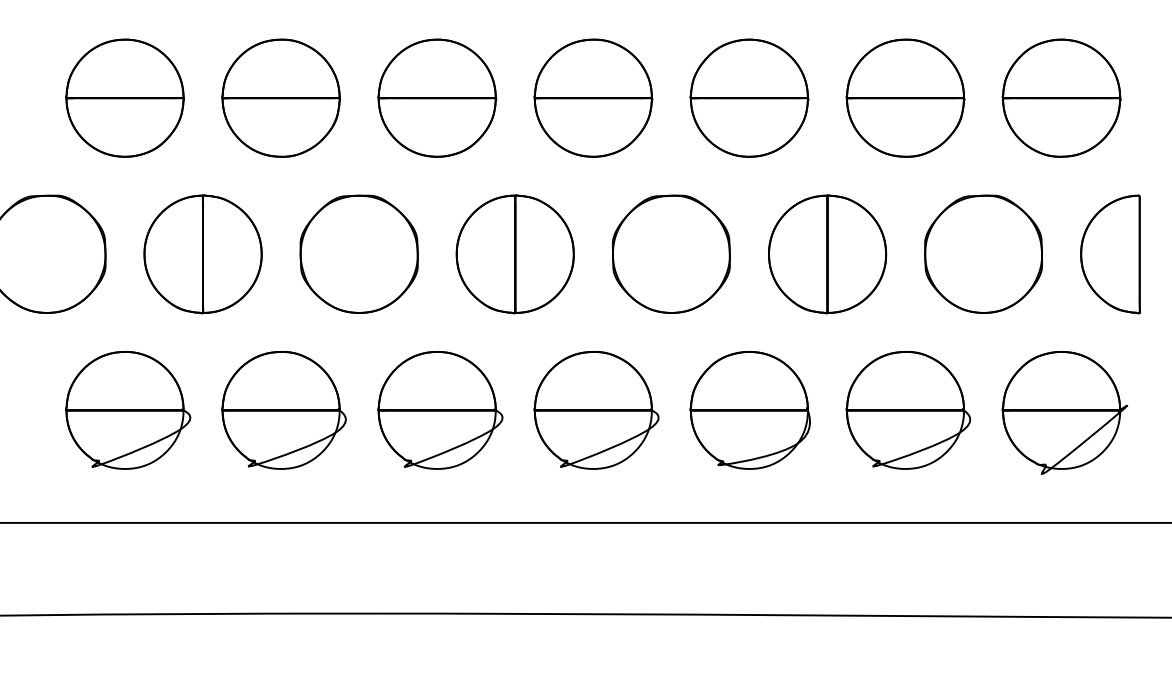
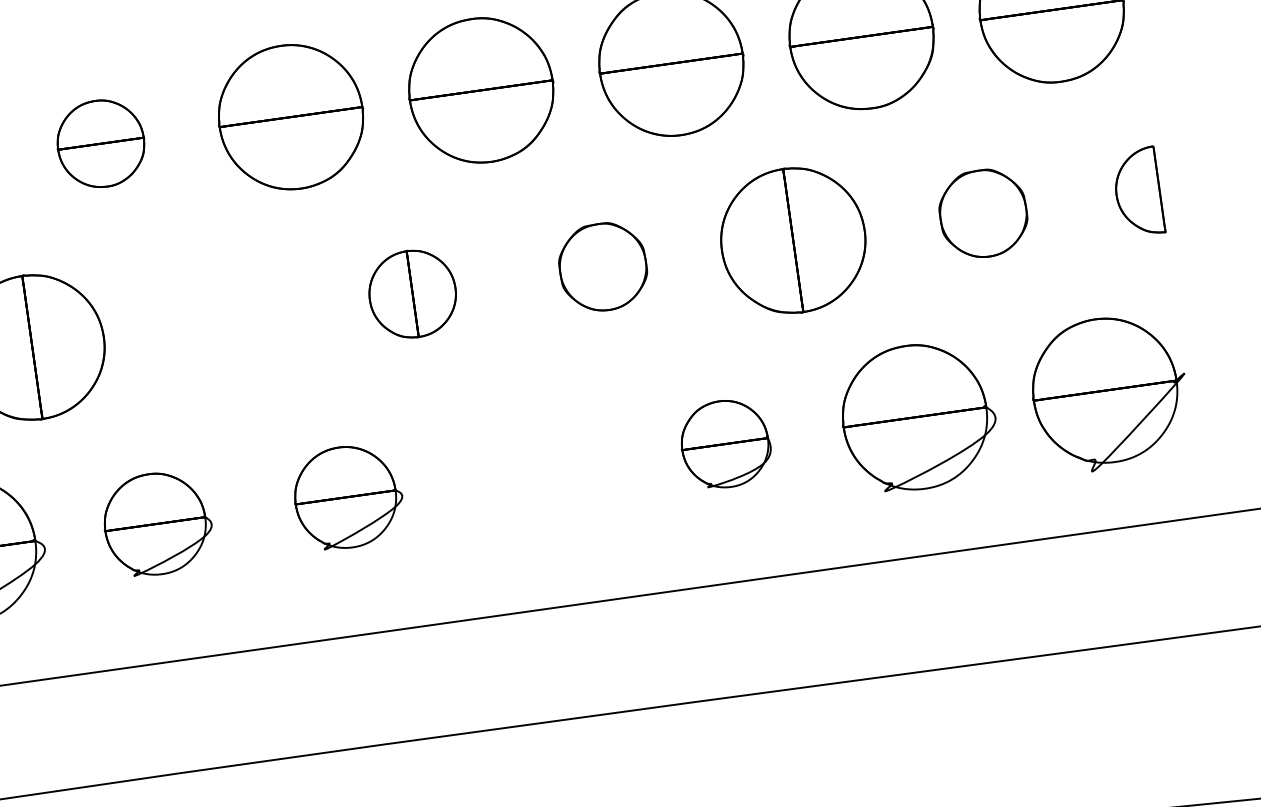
part: (281, 97) -> (101, 143), size x0.6
part: (358, 253) -> (221, 319), removed
part: (671, 253) -> (603, 266), size x0.6
part: (983, 253) -> (983, 212), size x0.6
part: (514, 254) -> (411, 294), size x0.6
part: (1110, 254) -> (1138, 192), size x0.6
part: (283, 410) -> (157, 524), size x0.7
part: (440, 410) -> (348, 497), size x0.7
part: (596, 410) -> (538, 470), removed
part: (749, 410) -> (724, 444), size x0.6

